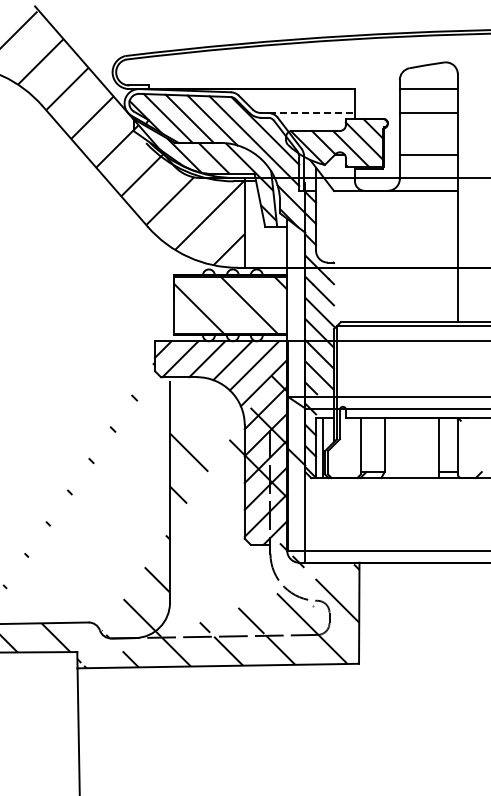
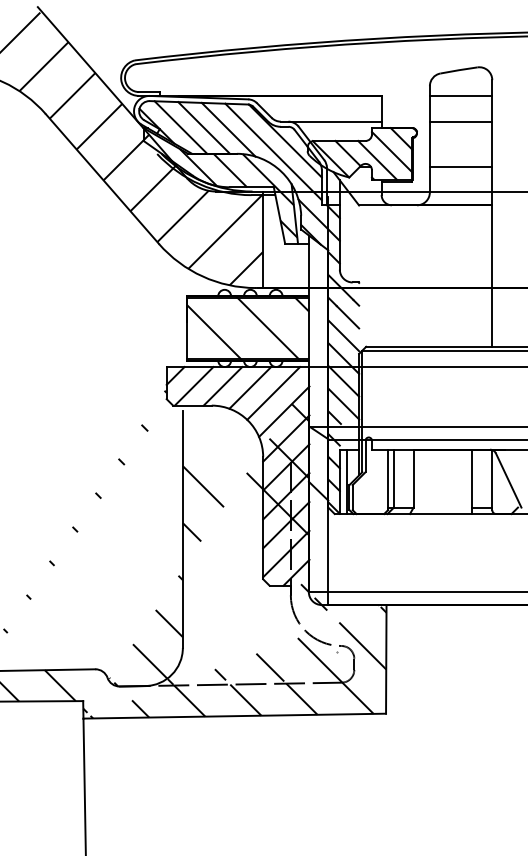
line: (312, 113) -> (336, 122), dashed -> solid
line: (366, 445) -> (394, 479), added
line: (473, 446) -> (509, 480), added

